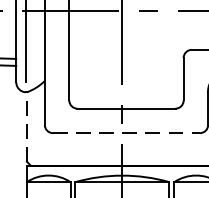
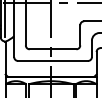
line: (26, 127) -> (5, 58), dashed -> solid
line: (127, 132) -> (53, 60), dashed -> solid

